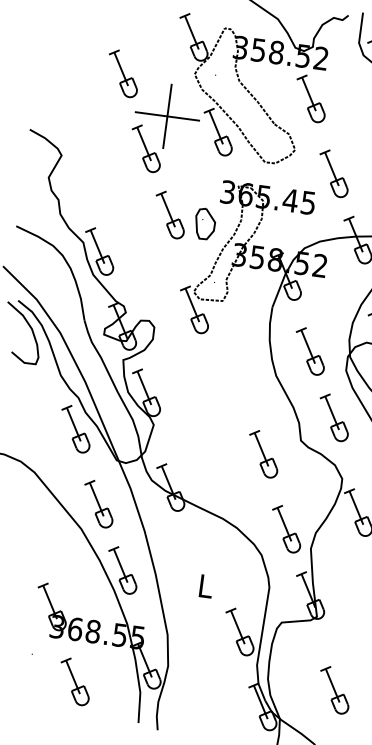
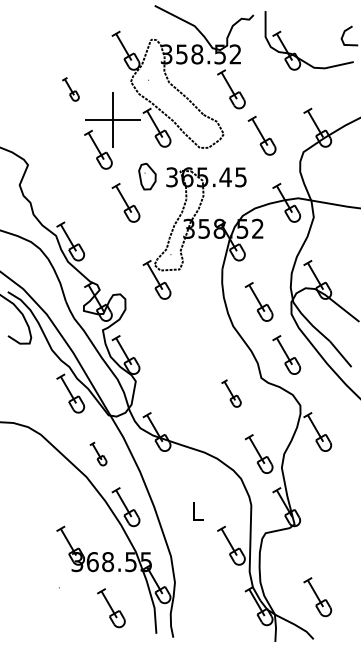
part: (122, 73) -> (70, 89), size x0.6
part: (333, 173) -> (261, 135), moved
part: (205, 223) -> (147, 176), moved
part: (263, 454) -> (231, 393), size x0.7
part: (98, 503) -> (98, 453), size x0.6
part: (75, 682) -> (111, 608), moved
part: (334, 690) -> (317, 597), moved

